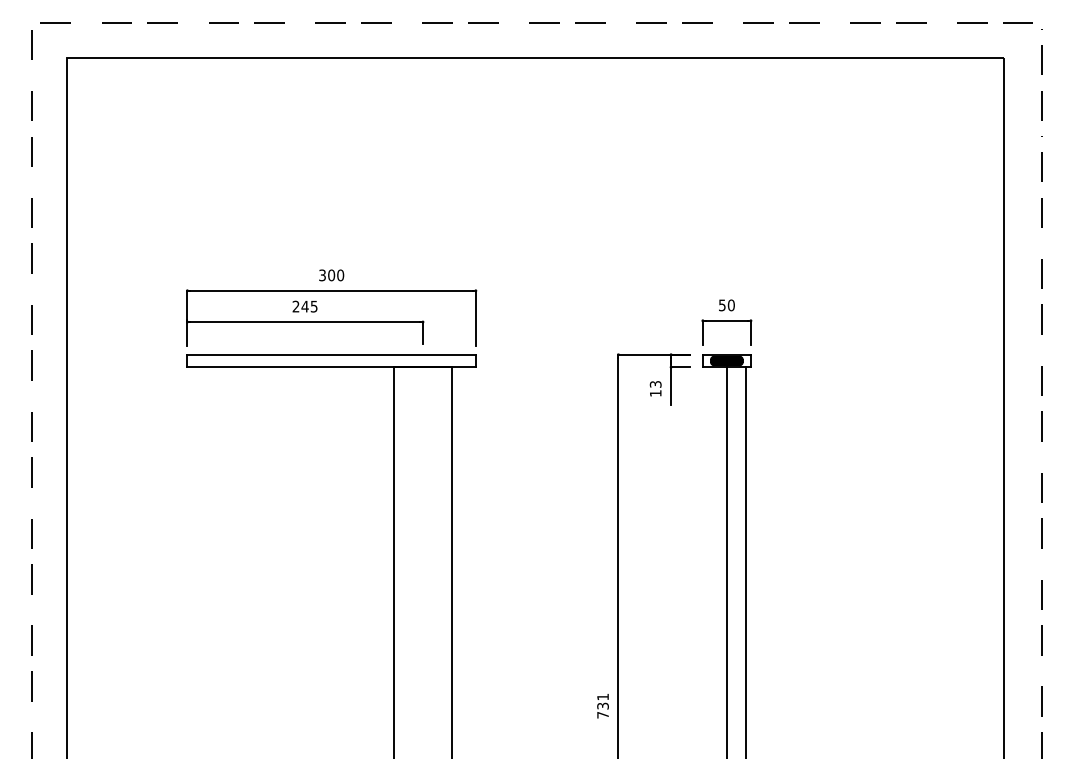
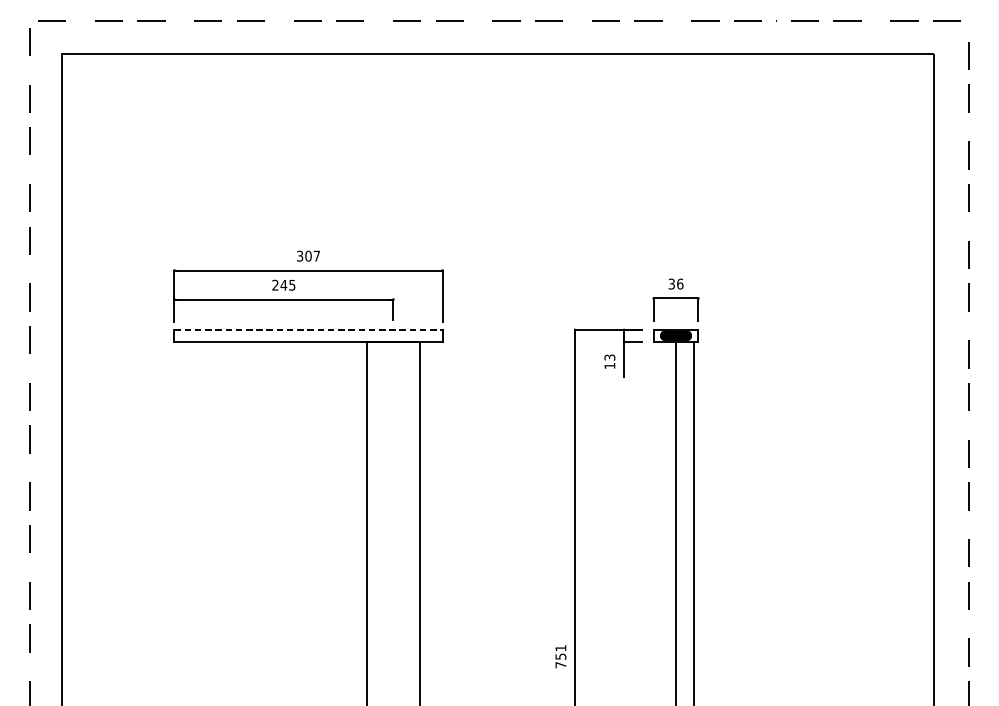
text: (340, 275) -> (316, 256), 300 -> 307
text: (726, 304) -> (675, 283), 50 -> 36
line: (332, 354) -> (309, 329), solid -> dashed
text: (602, 705) -> (560, 656), 731 -> 751

